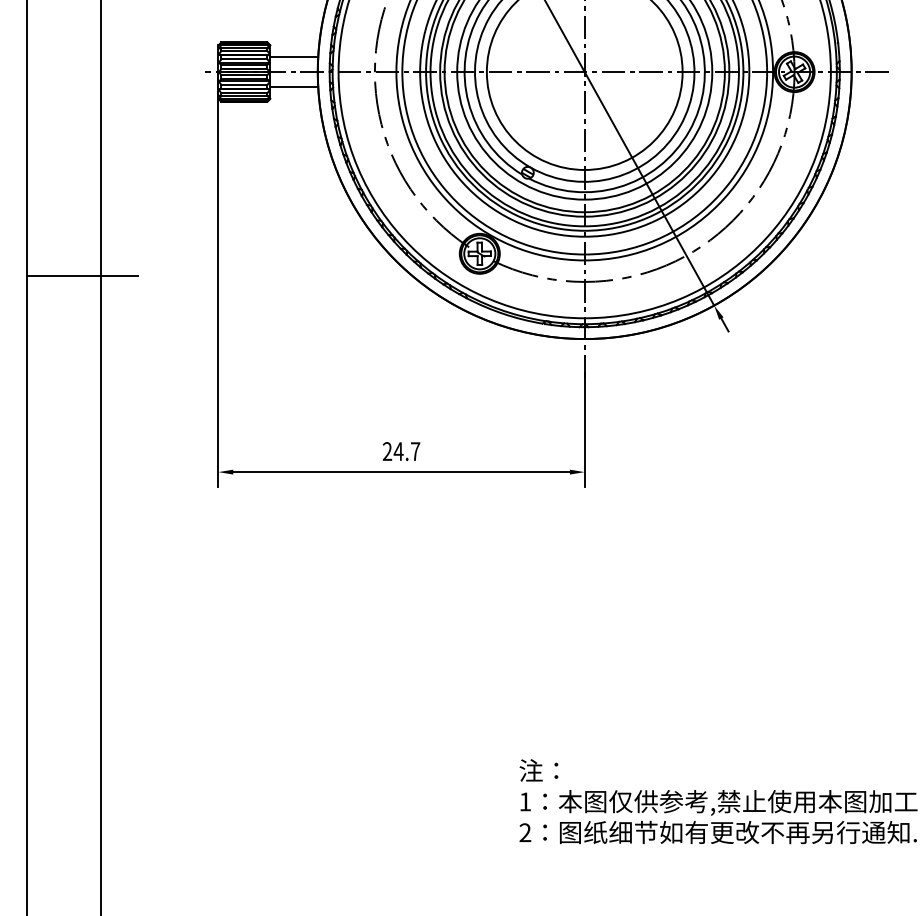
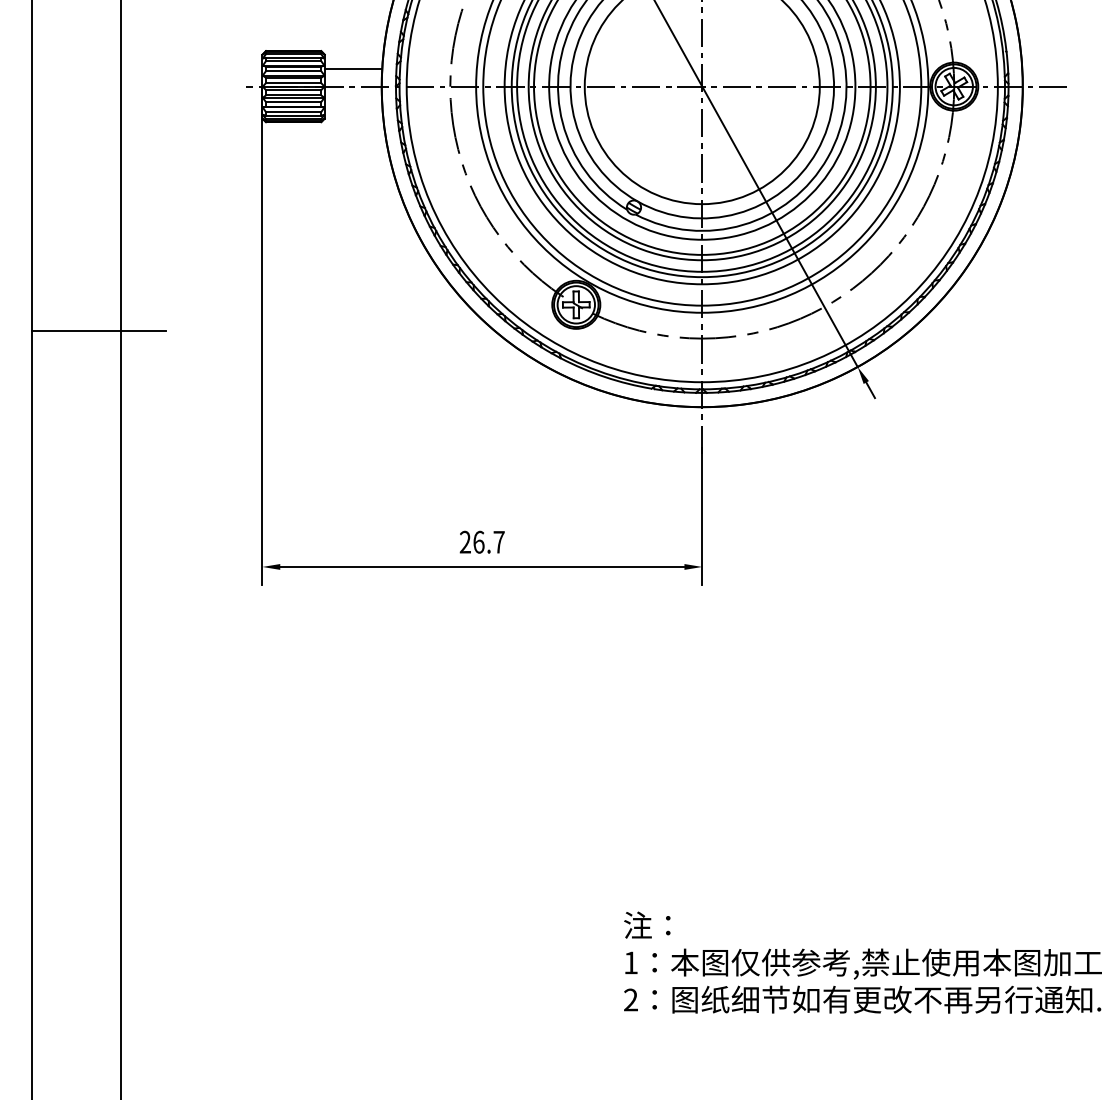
line: (294, 86) -> (353, 104), removed
text: (398, 450) -> (478, 541), 24.7 -> 26.7

